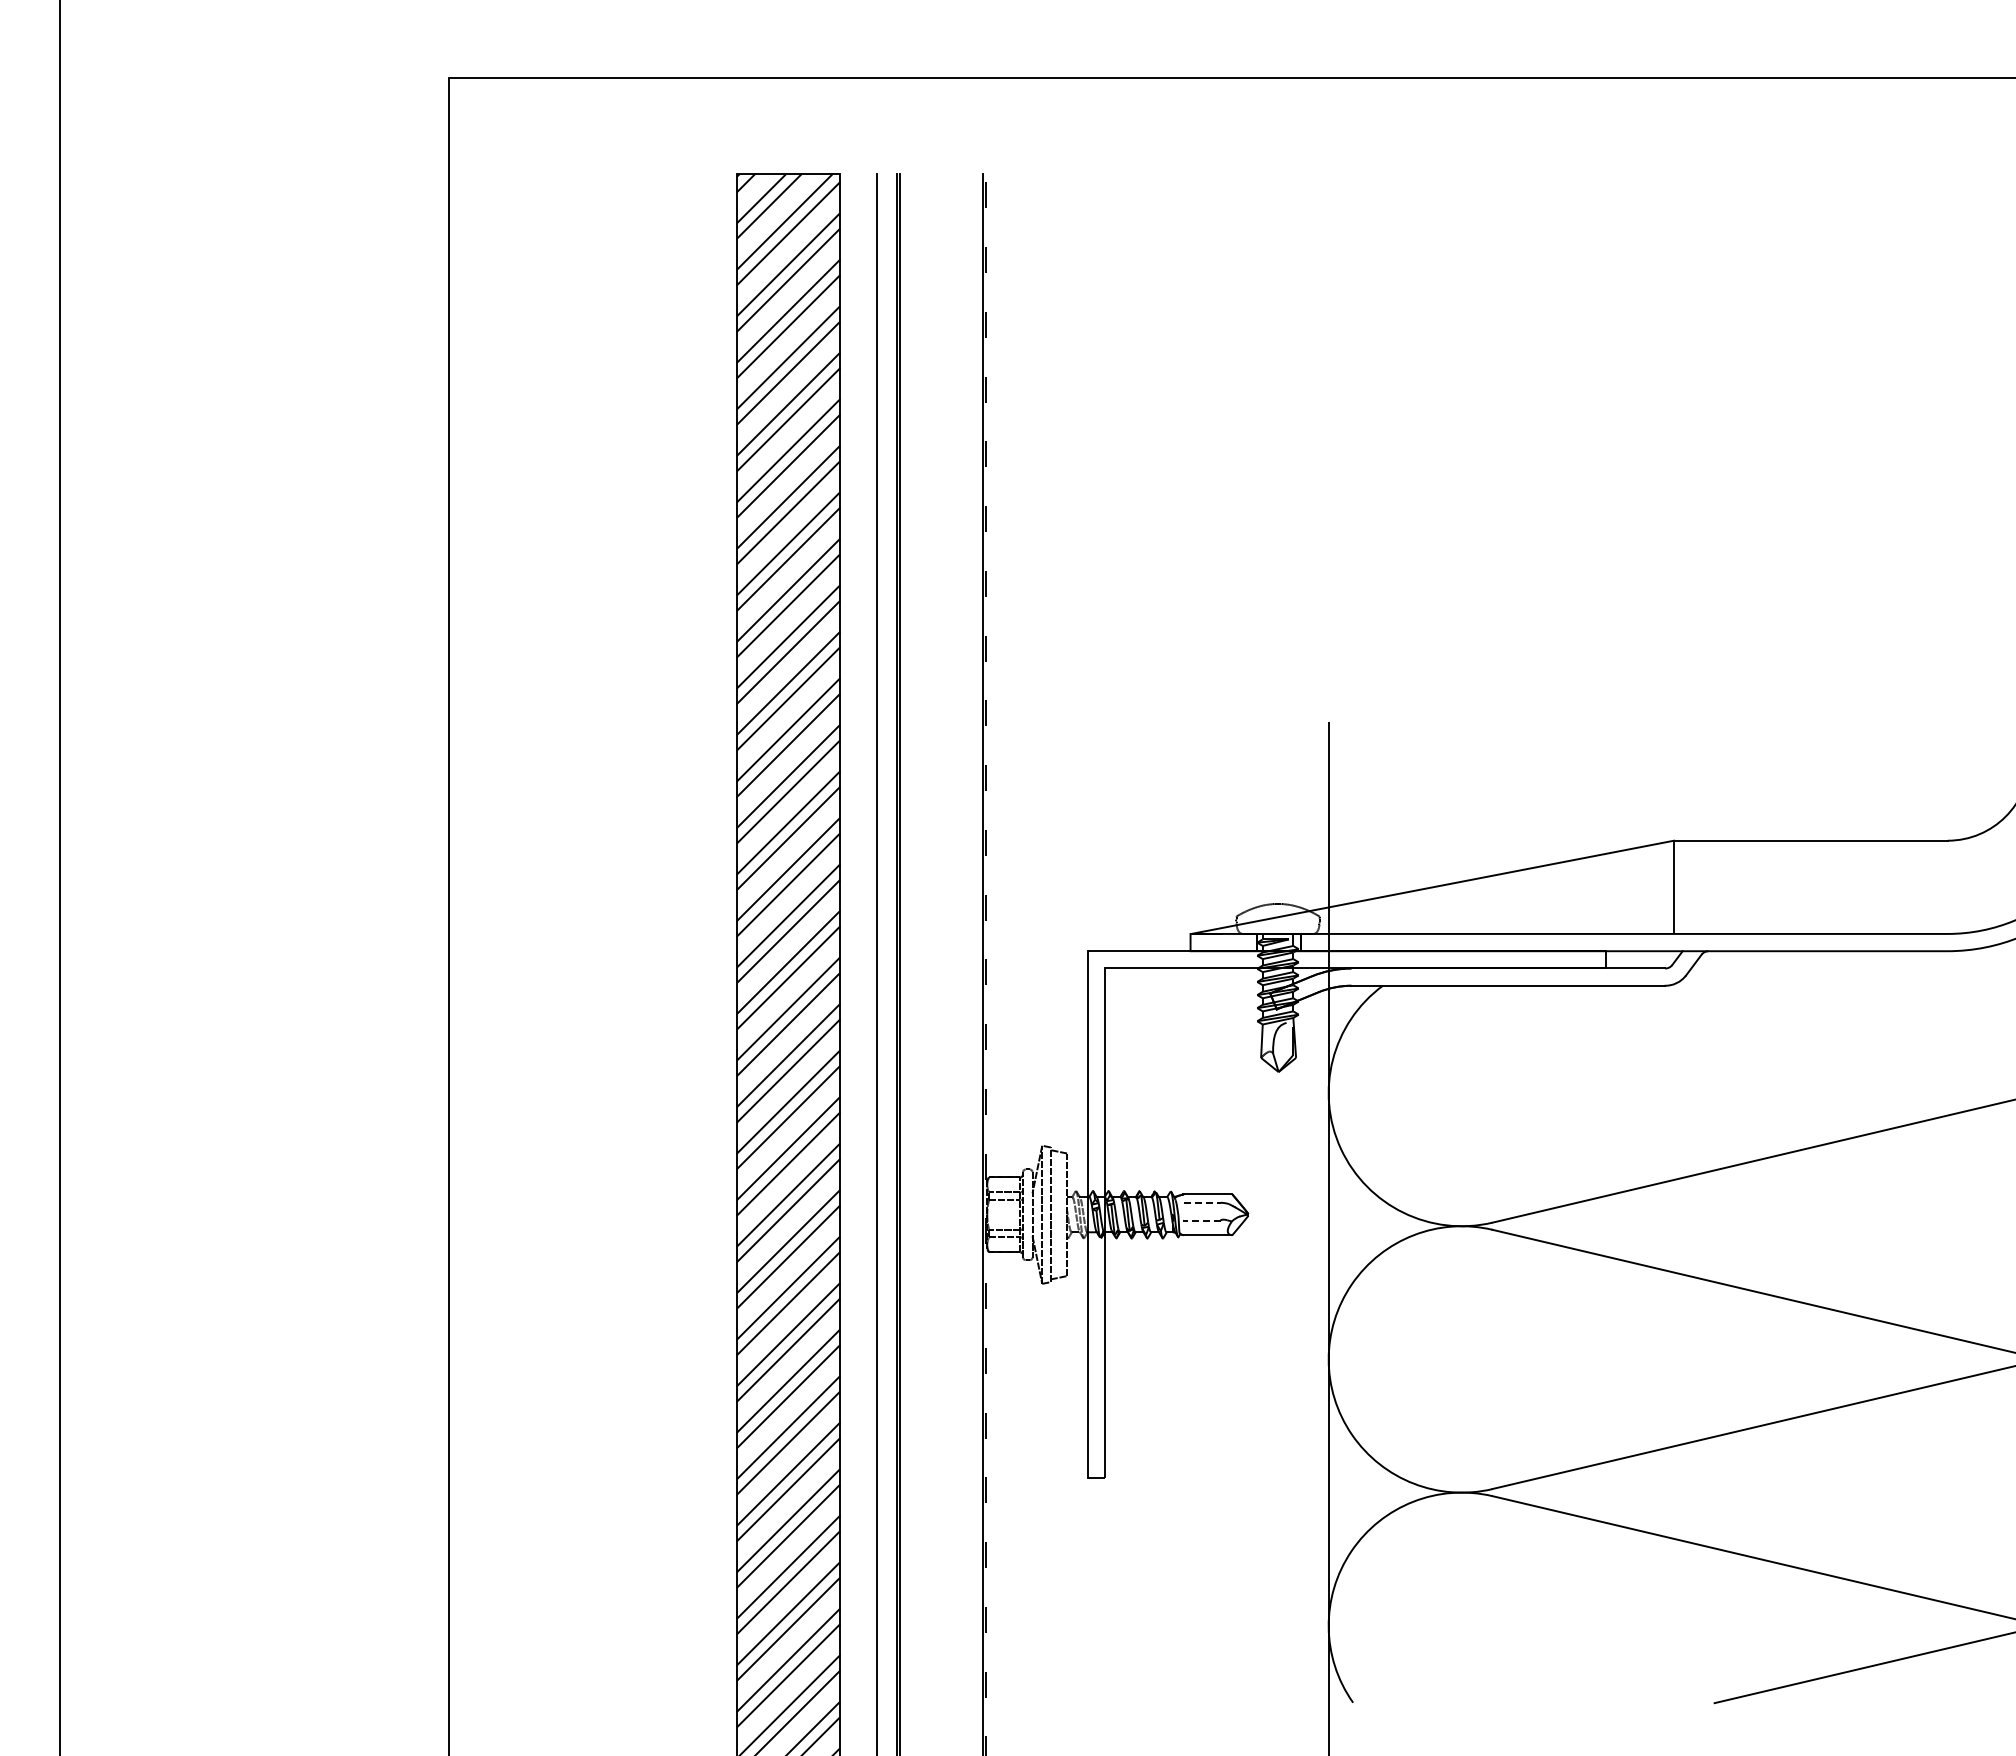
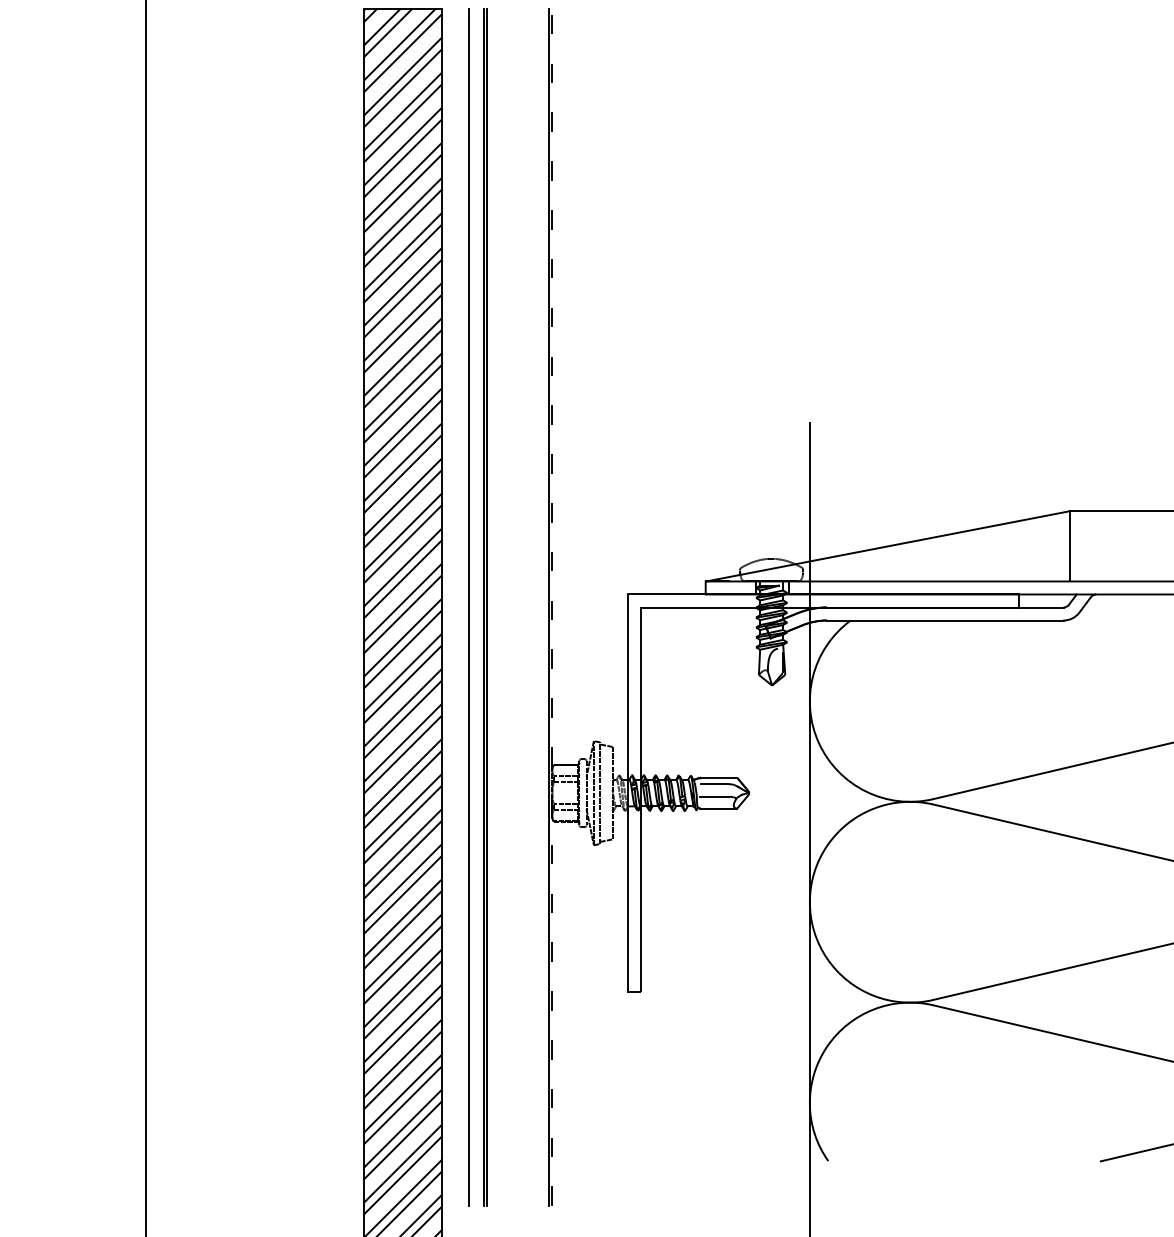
line: (1202, 1202) -> (714, 783), dashed -> solid
line: (1201, 1220) -> (713, 797), dashed -> solid

